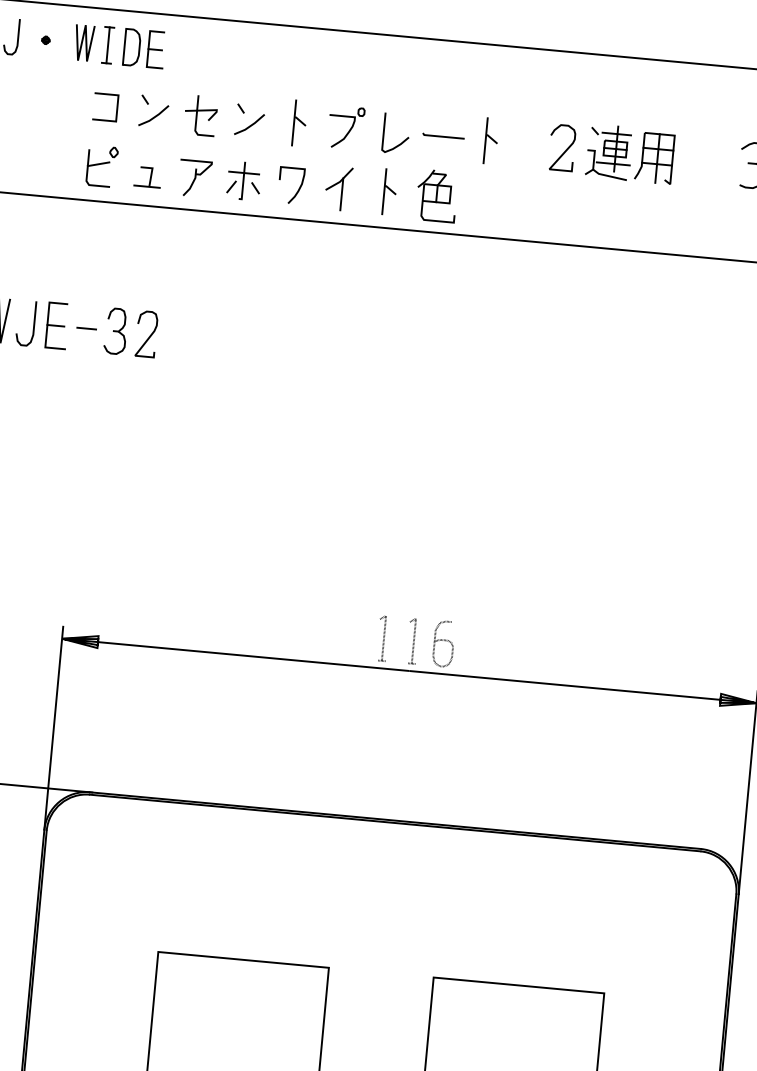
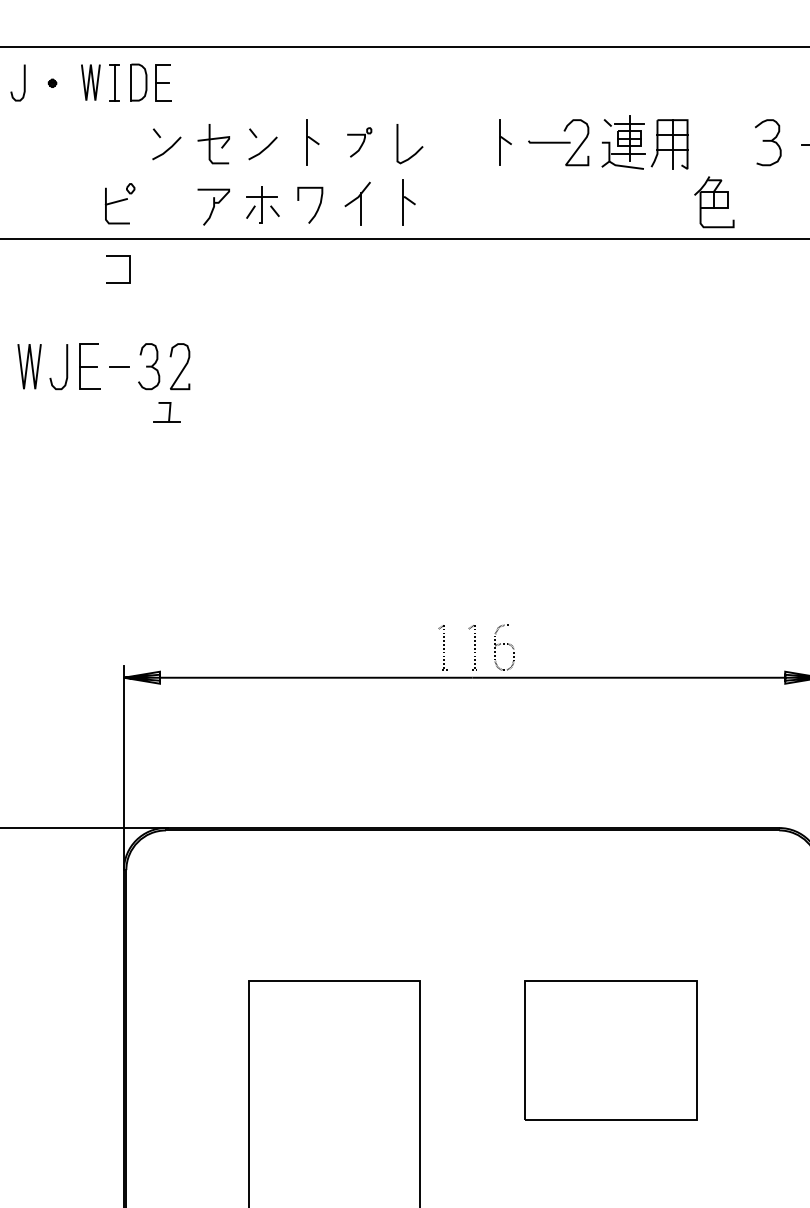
line: (116, 108) -> (129, 269), moved
part: (346, 127) -> (359, 142), size x0.7
line: (443, 135) -> (549, 141), moved
part: (147, 177) -> (166, 412), moved
part: (437, 196) -> (714, 202), moved

